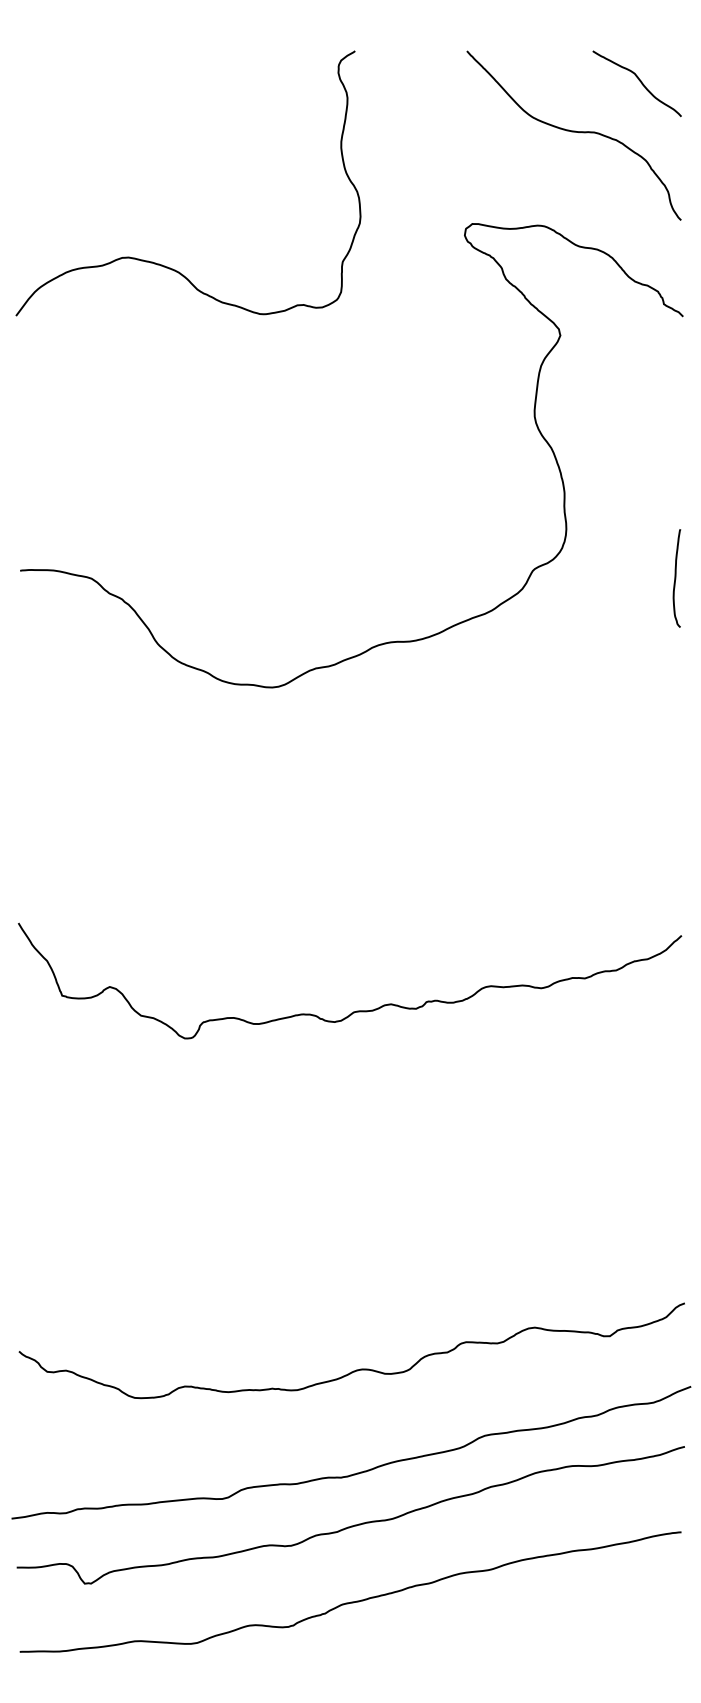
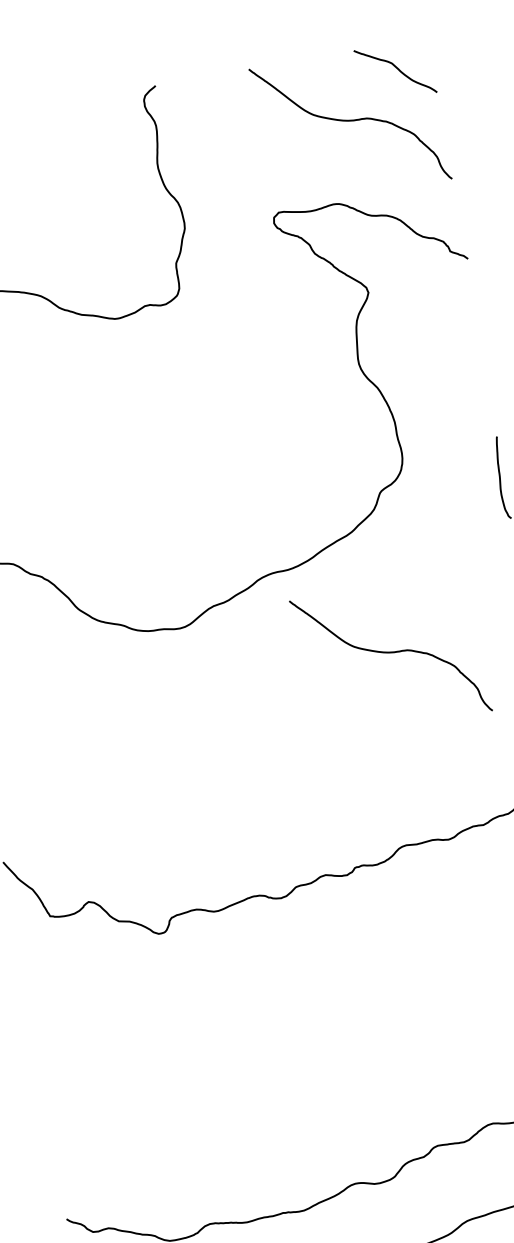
curve: (511, 759) -> (390, 653), added

